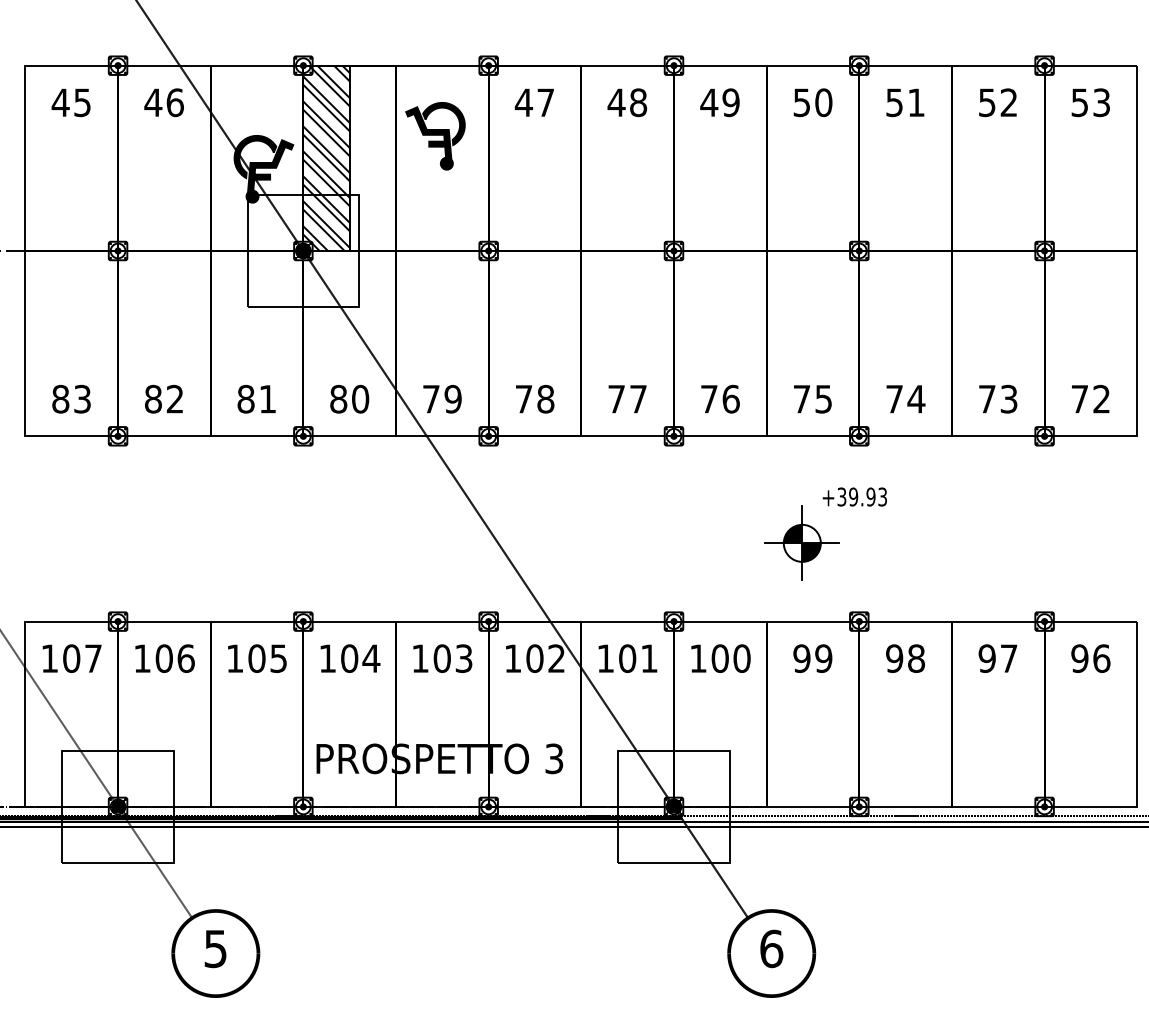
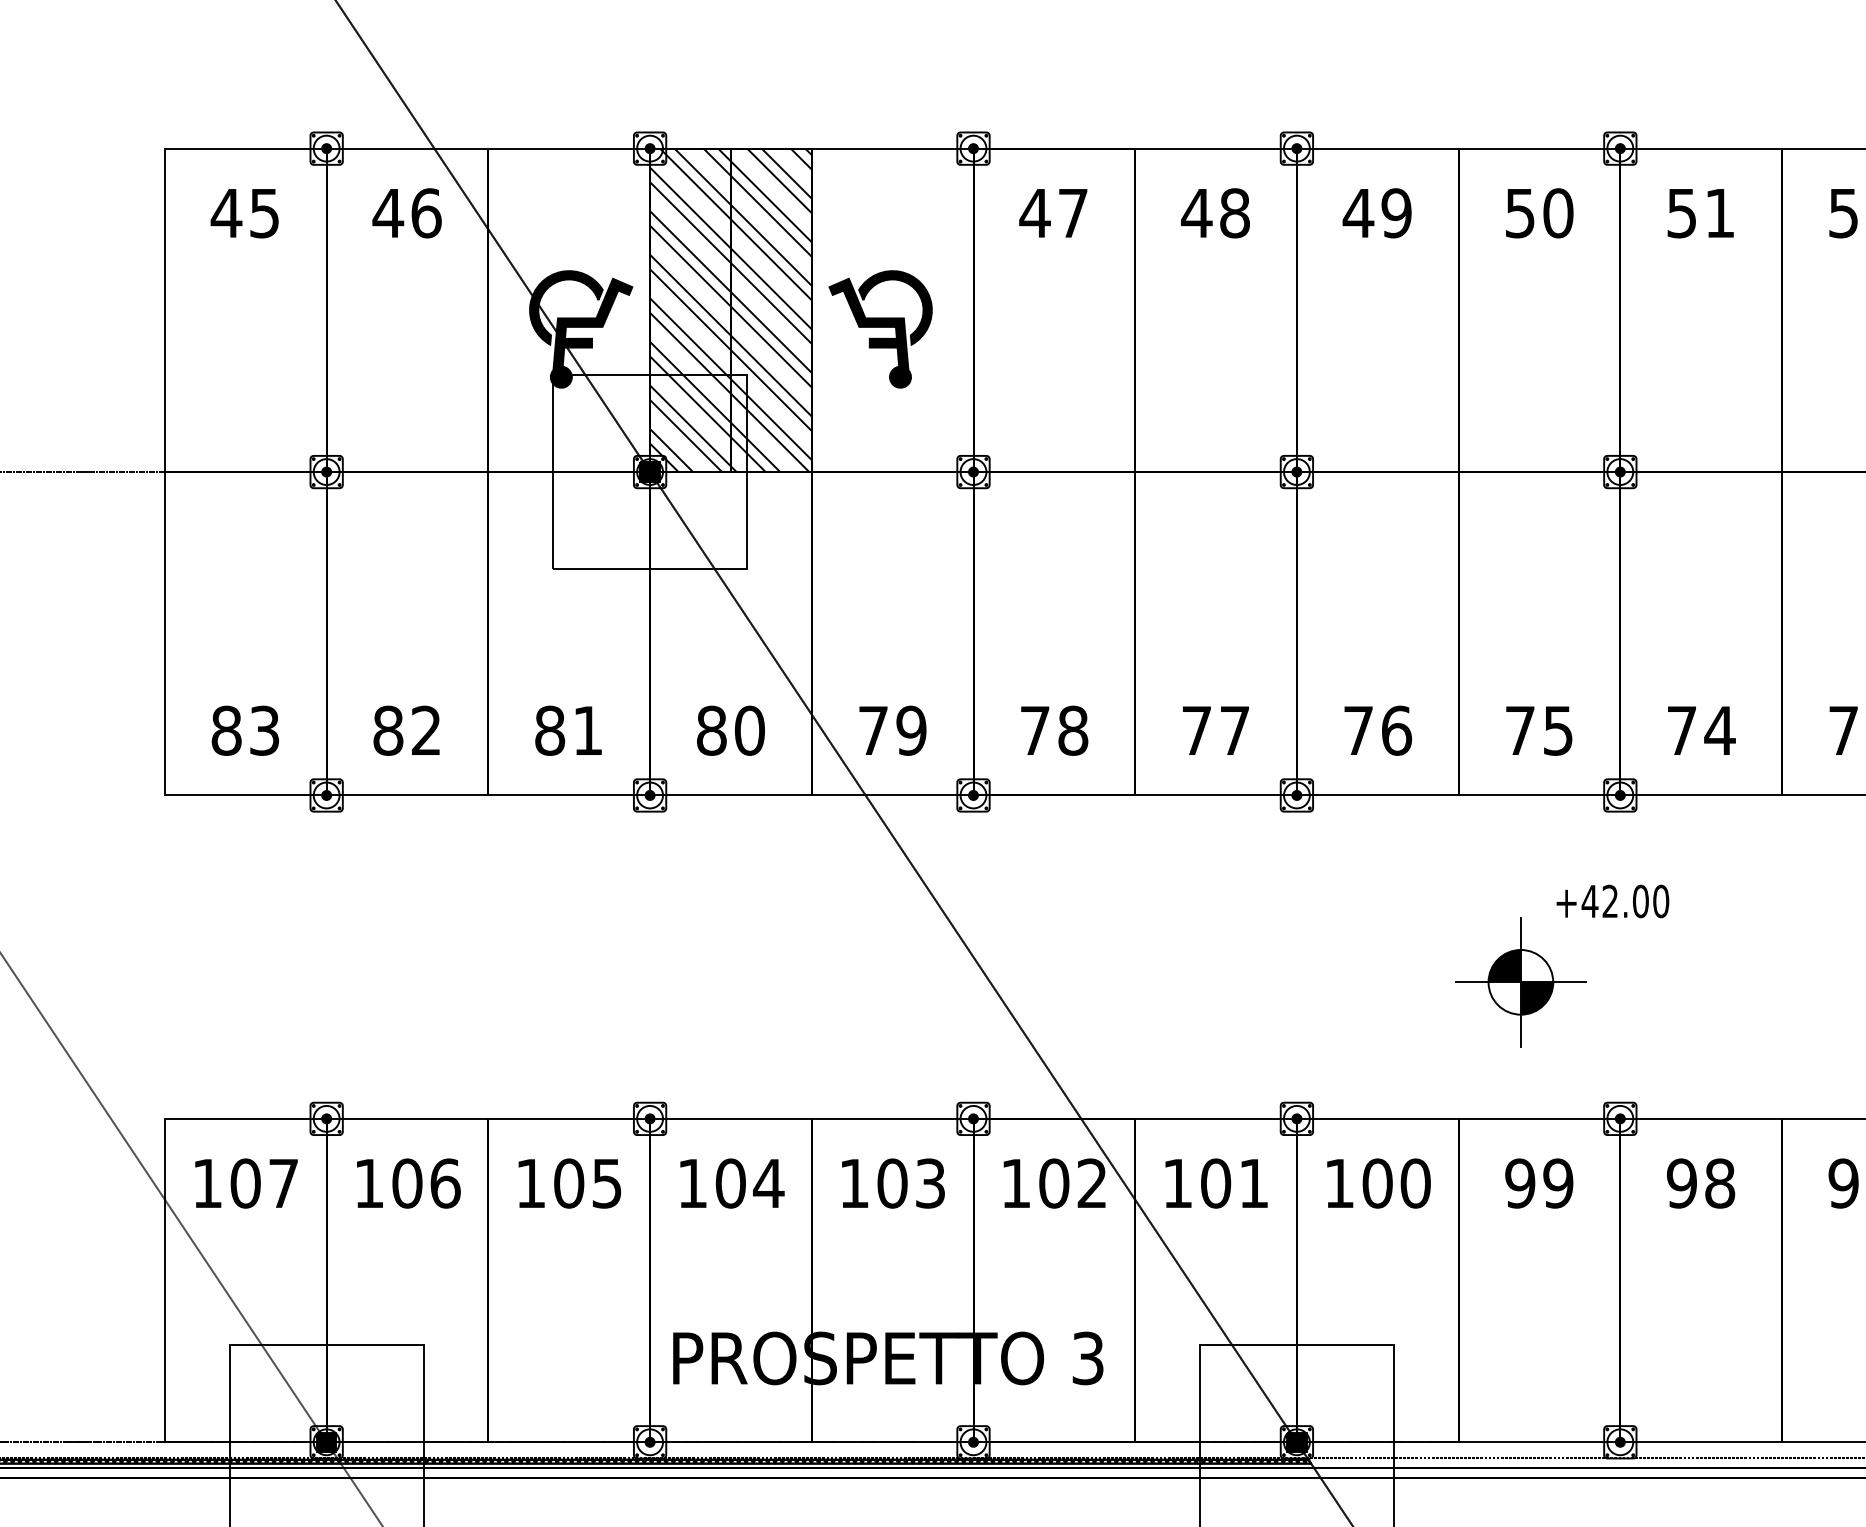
part: (435, 136) -> (880, 329), moved
hatch: (372, 158) -> (770, 310), added
text: (862, 496) -> (1625, 900), +39.93 -> +42.00

